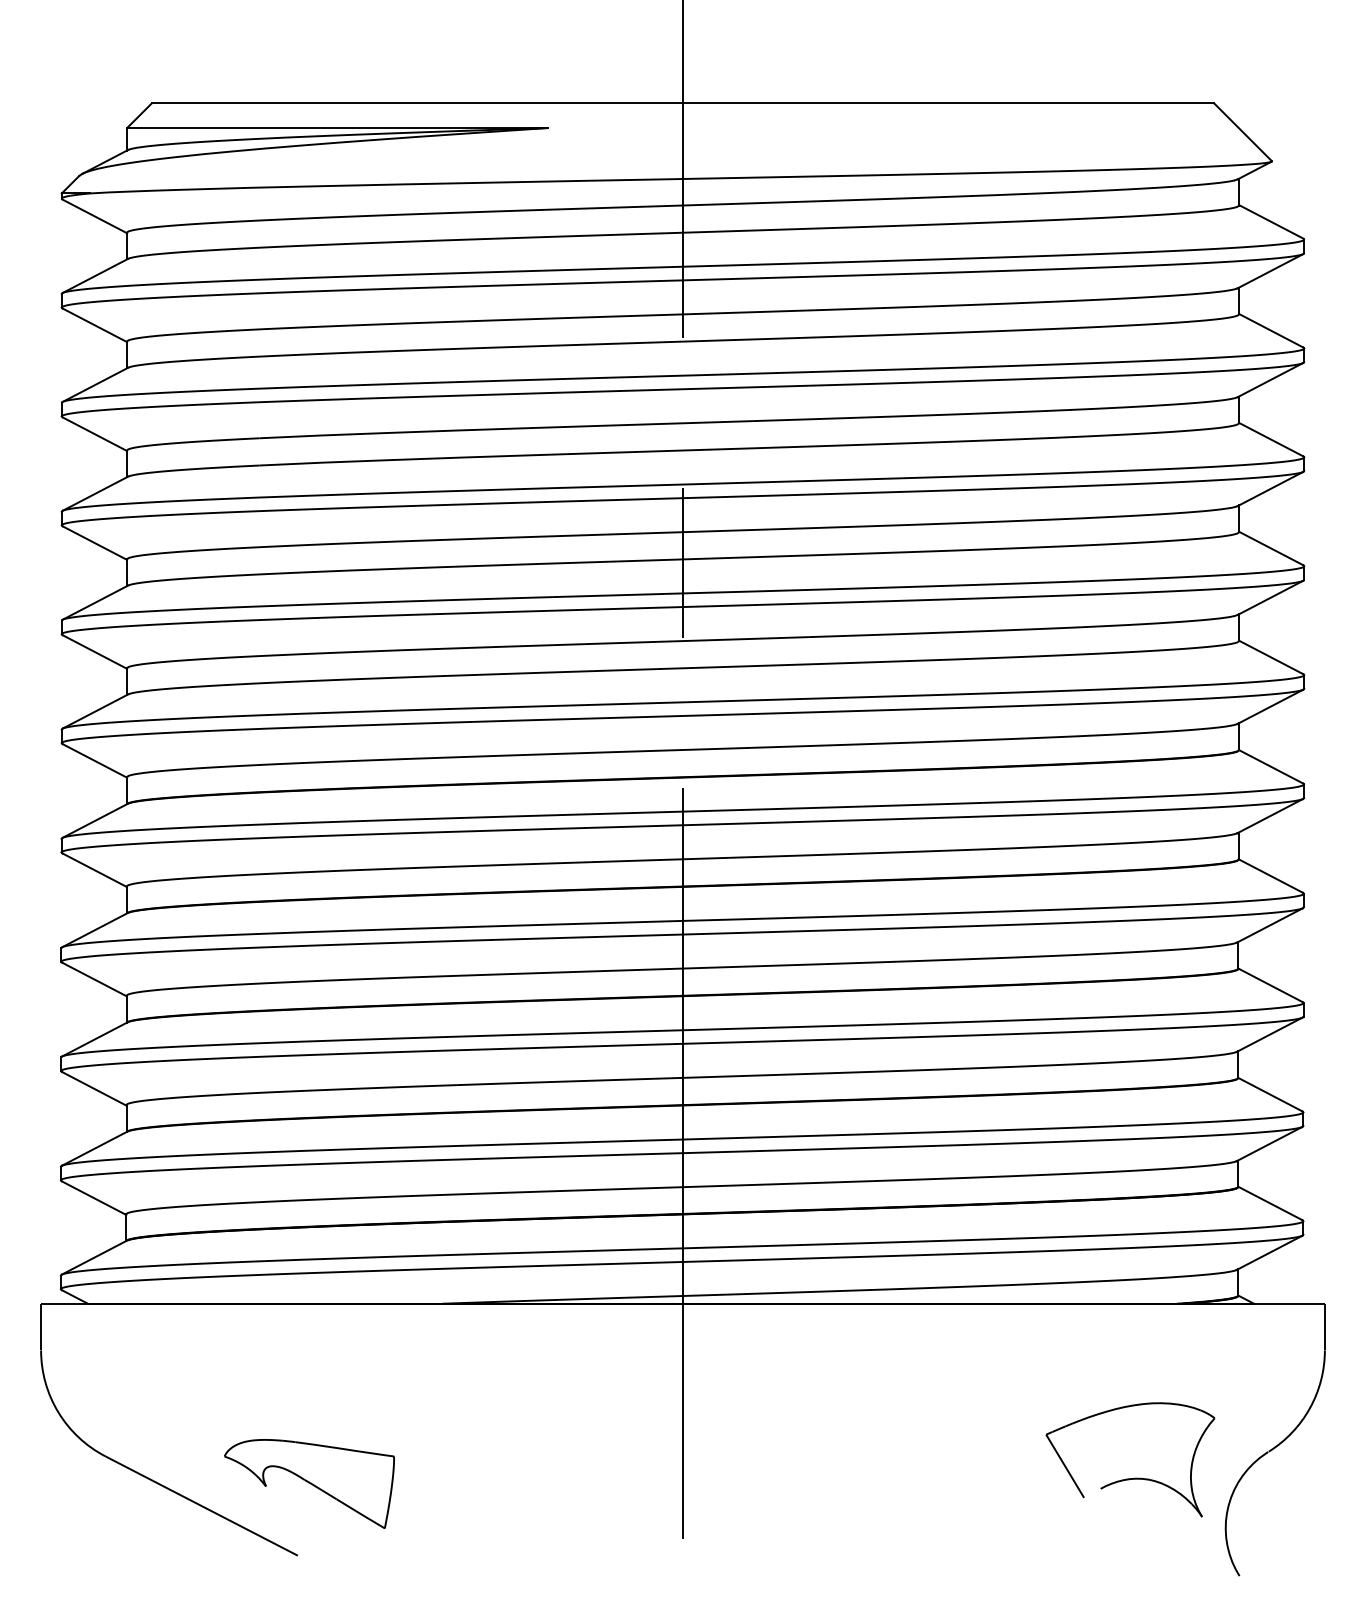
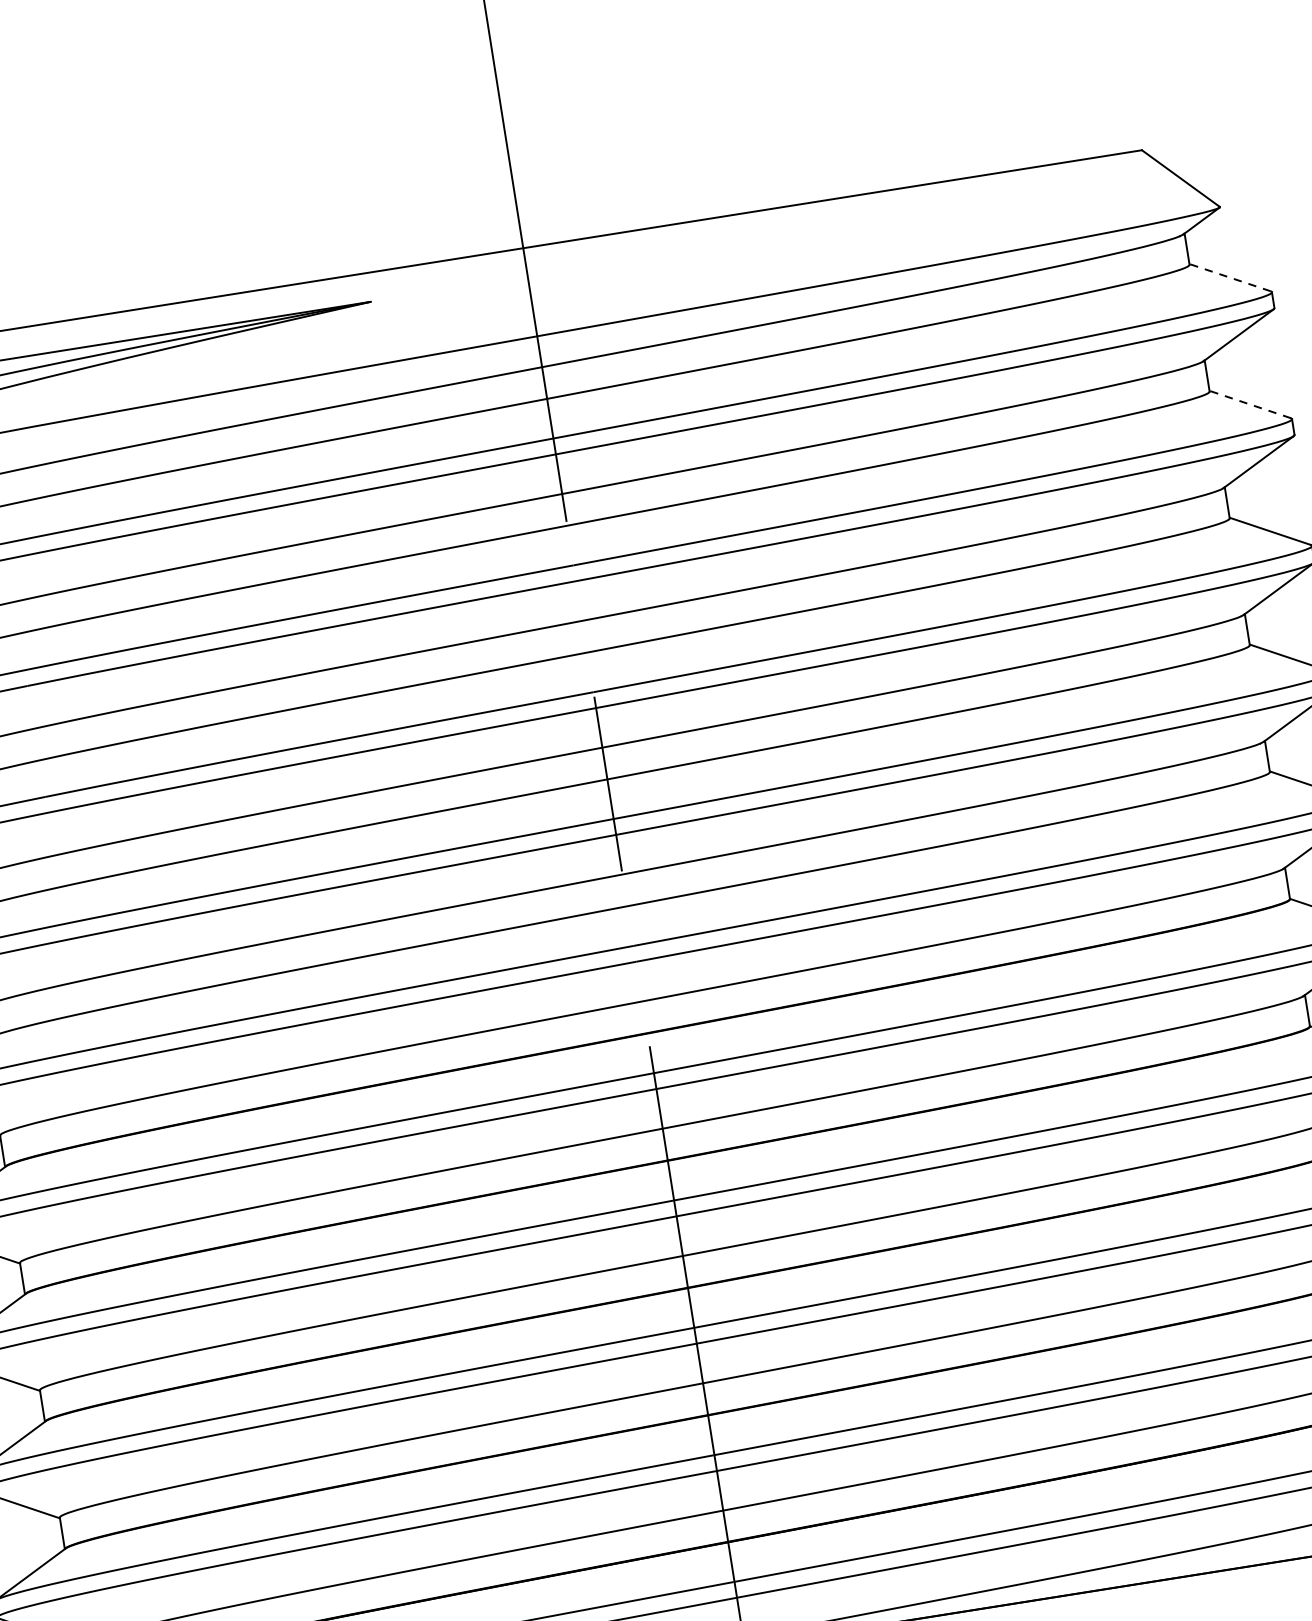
line: (1270, 221) -> (1229, 277), solid -> dashed
line: (1270, 330) -> (1249, 404), solid -> dashed

